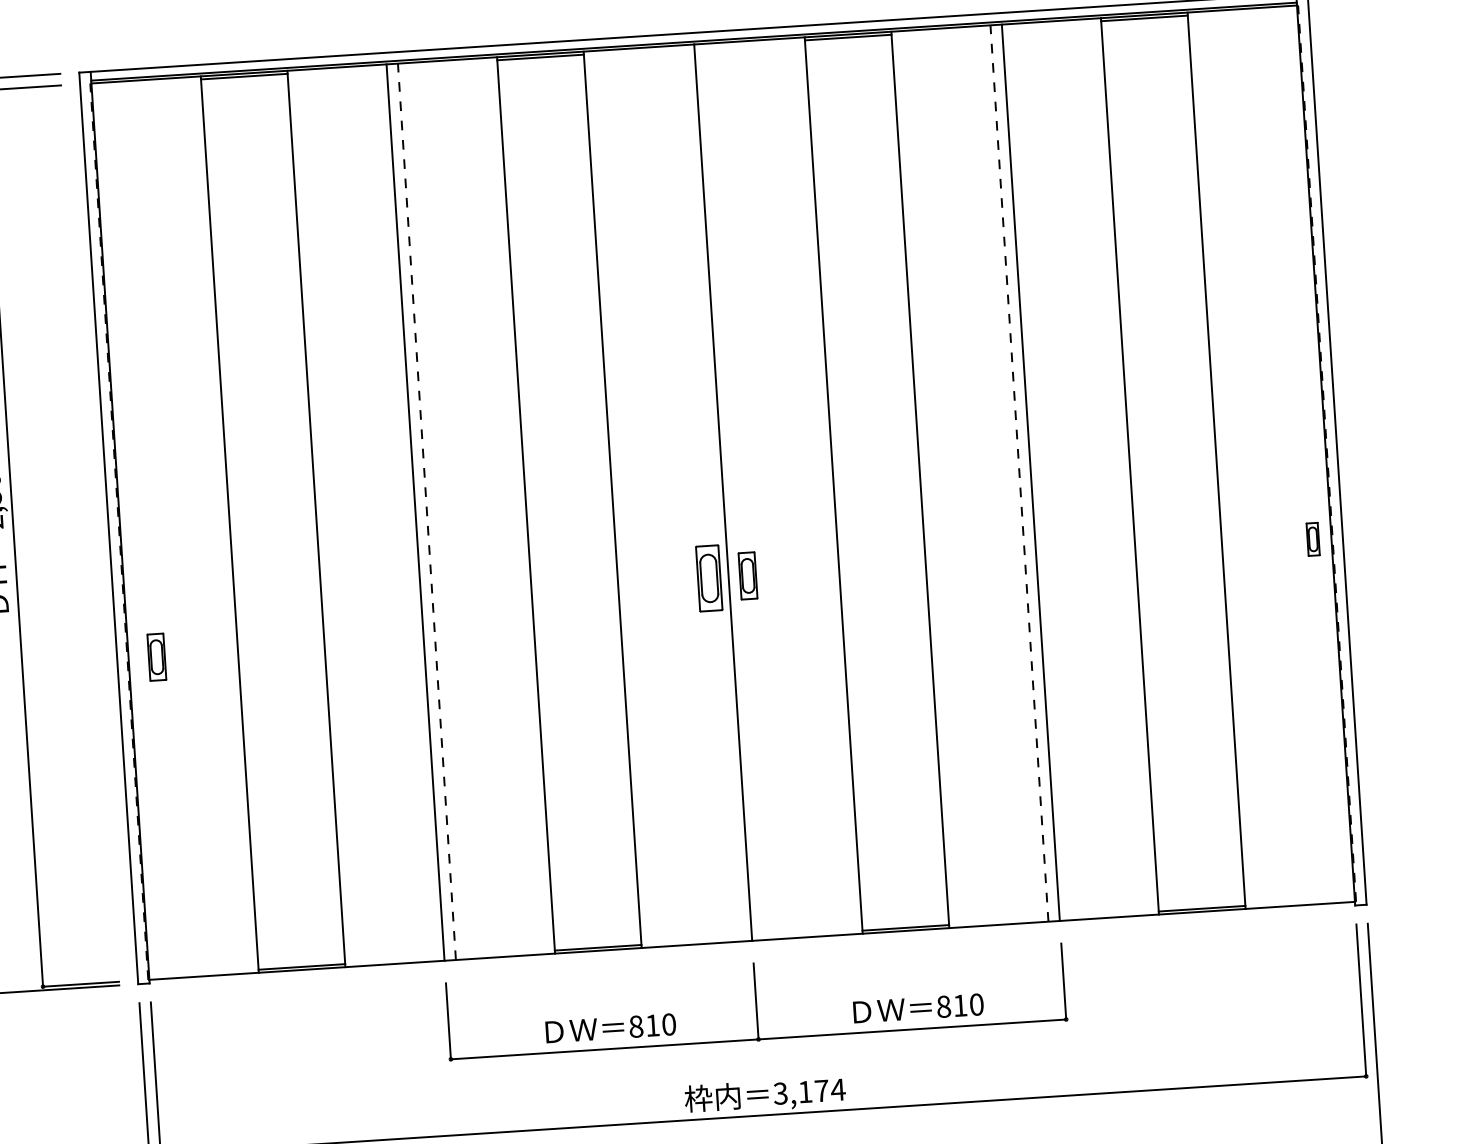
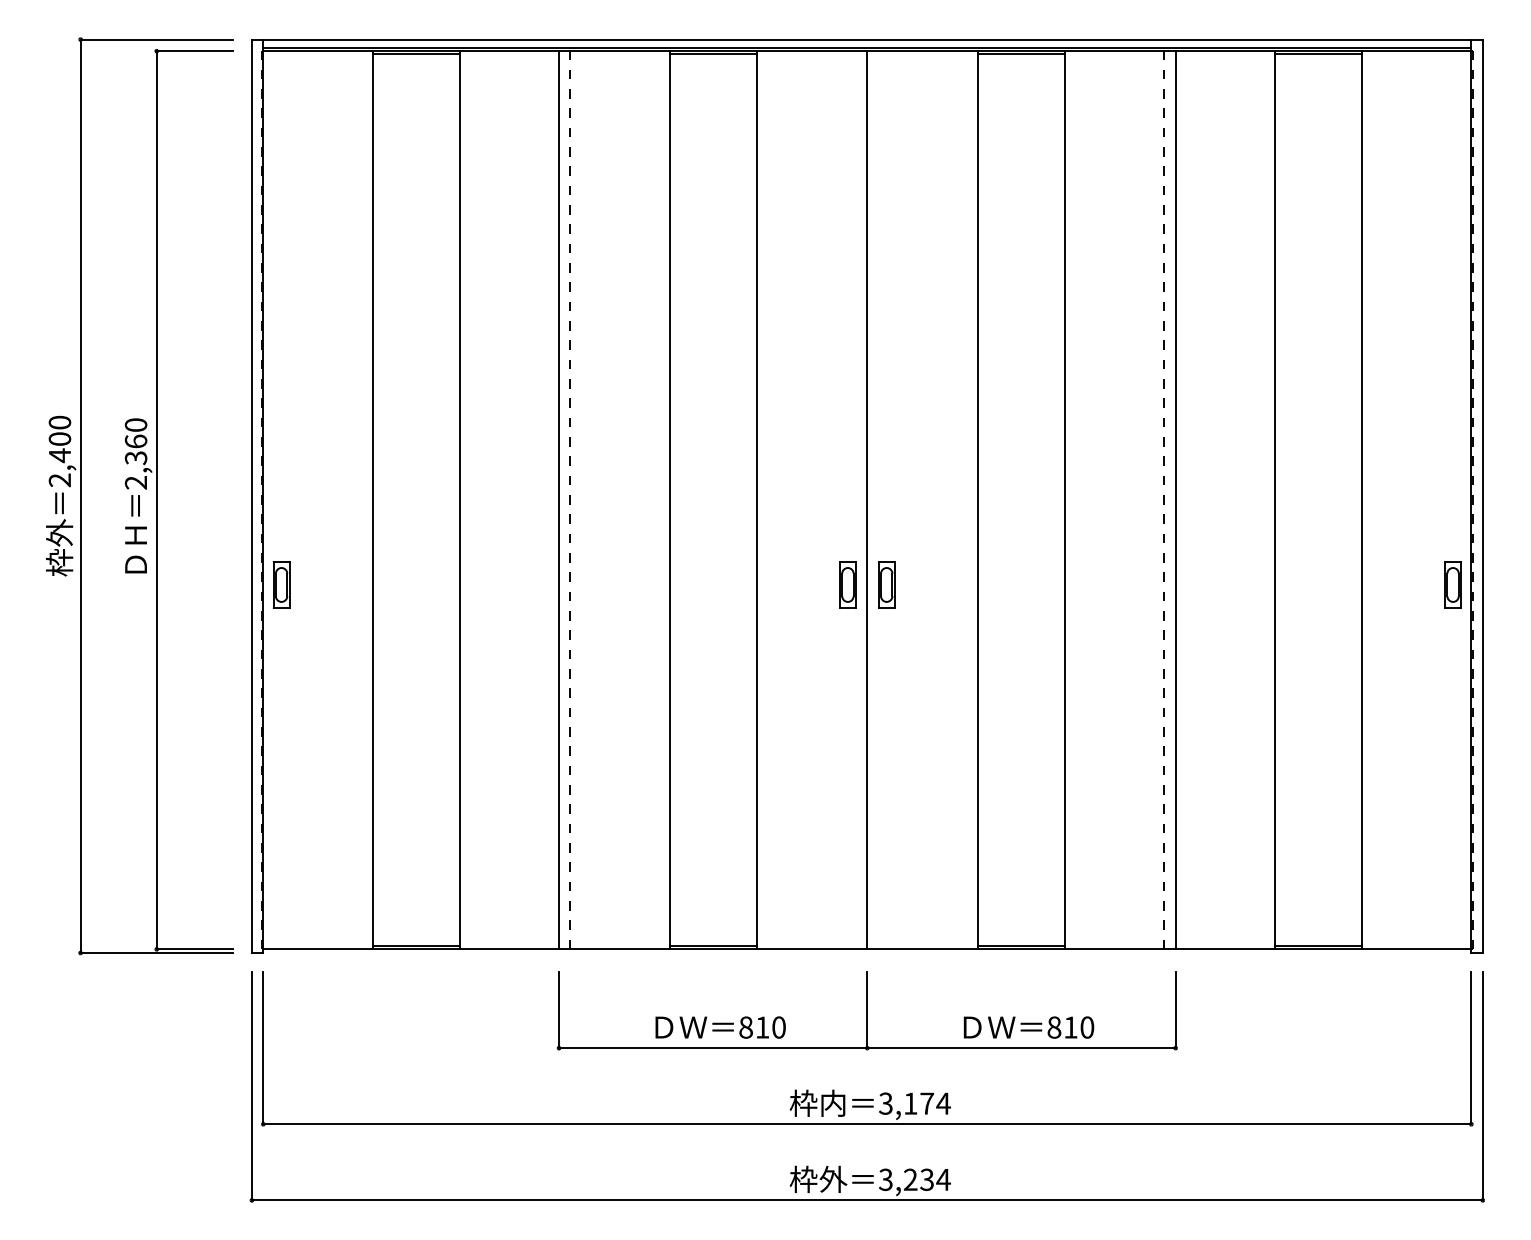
part: (1312, 538) -> (1452, 584), size x1.43
part: (708, 577) -> (847, 584), size x0.71
part: (156, 656) -> (281, 584), moved

